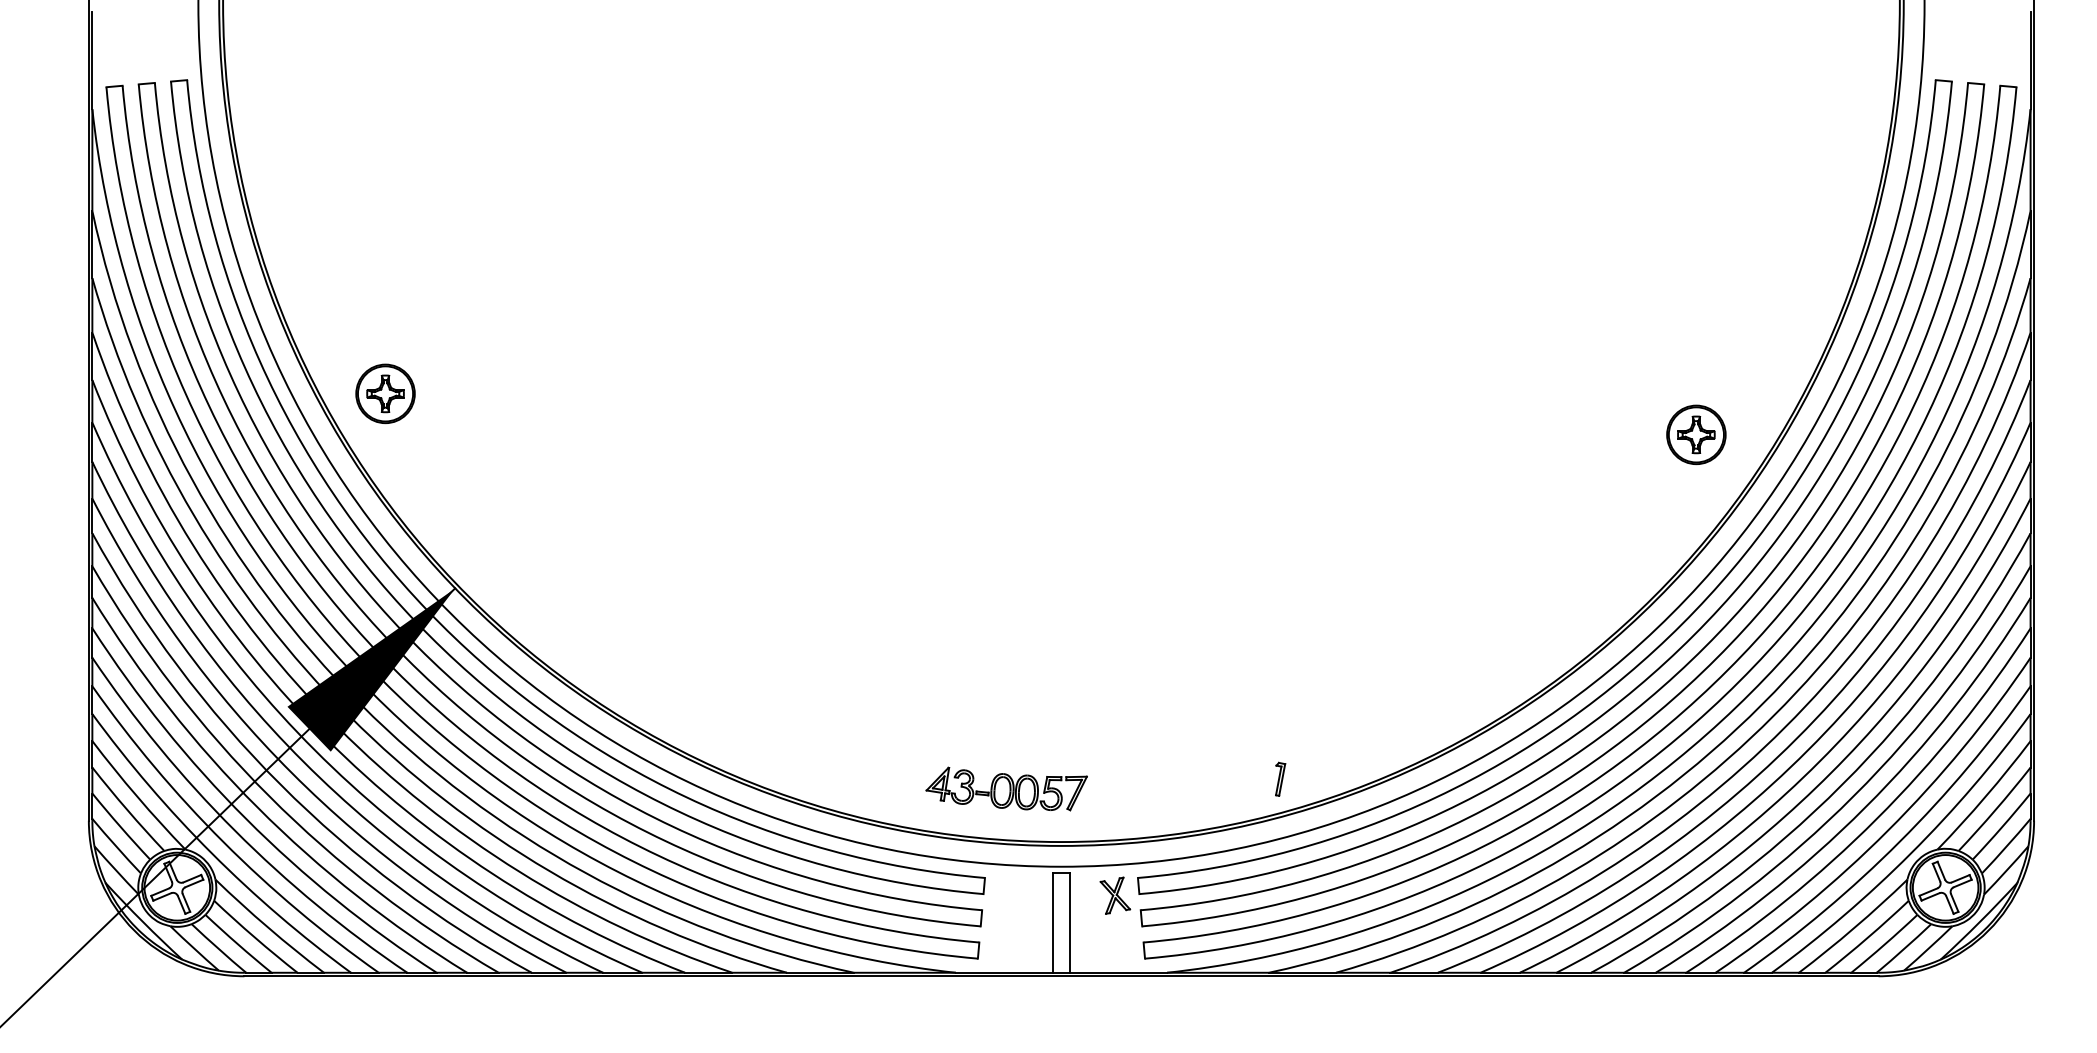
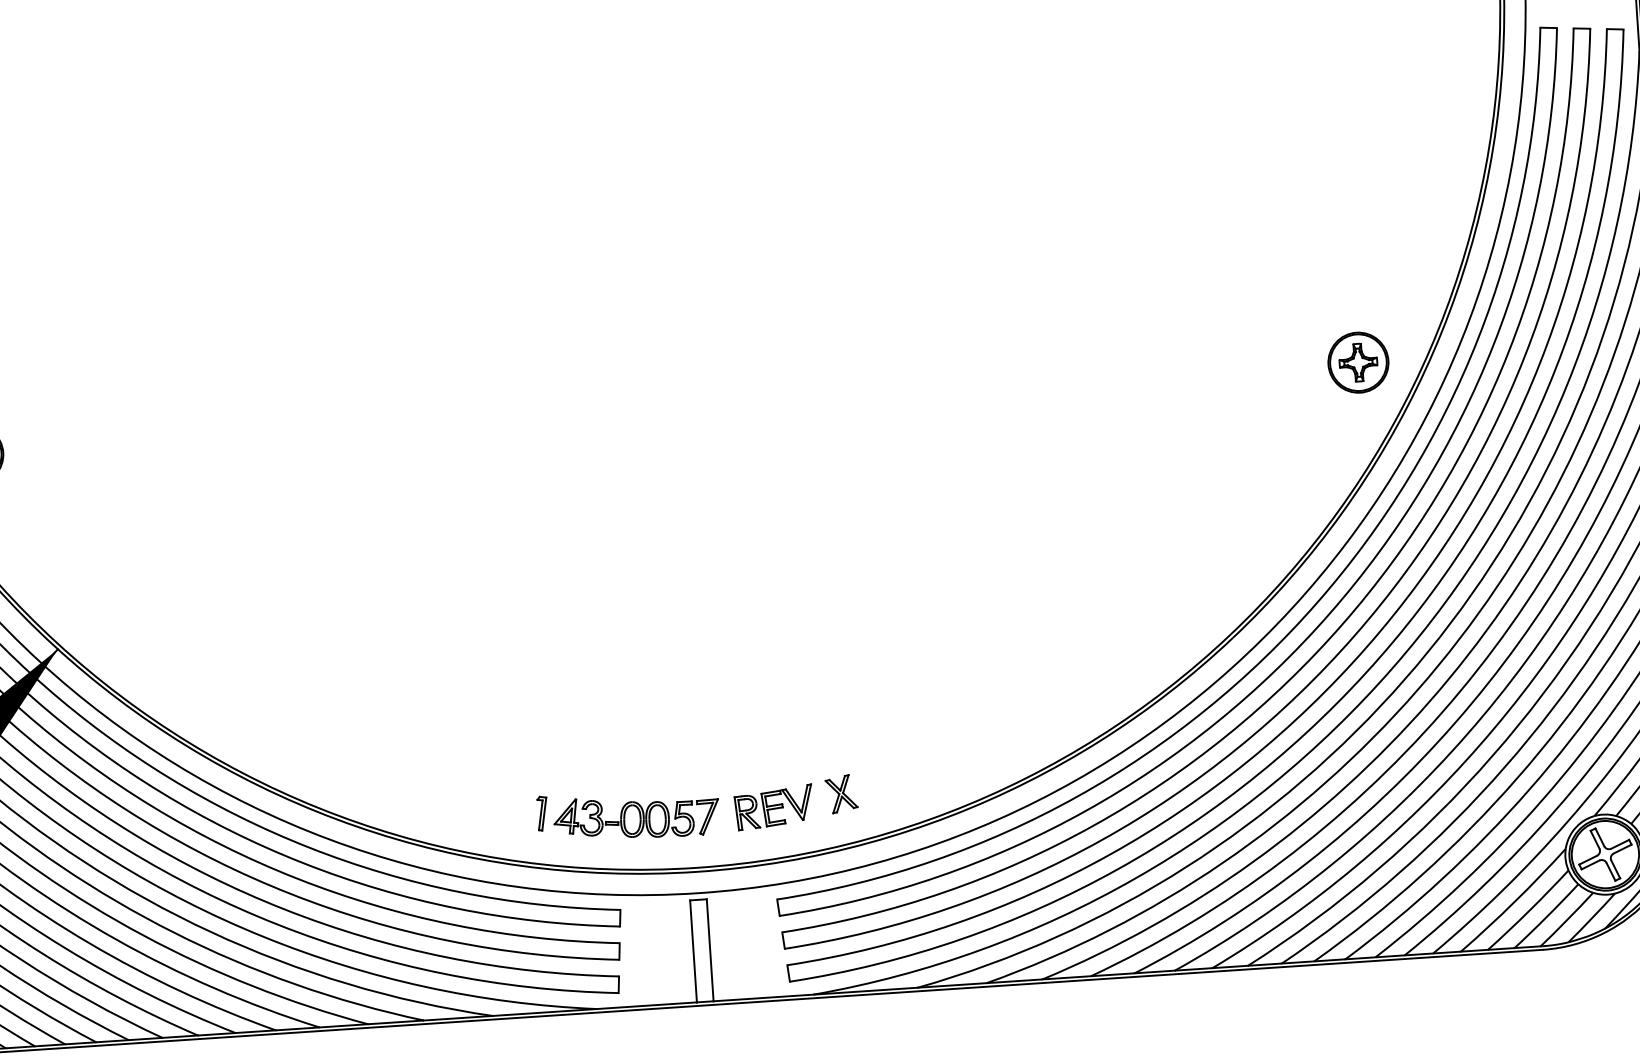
part: (1696, 434) -> (1358, 362), moved
part: (1280, 778) -> (542, 812), moved
part: (1140, 788) -> (773, 807), added
part: (1115, 895) -> (841, 793), moved

